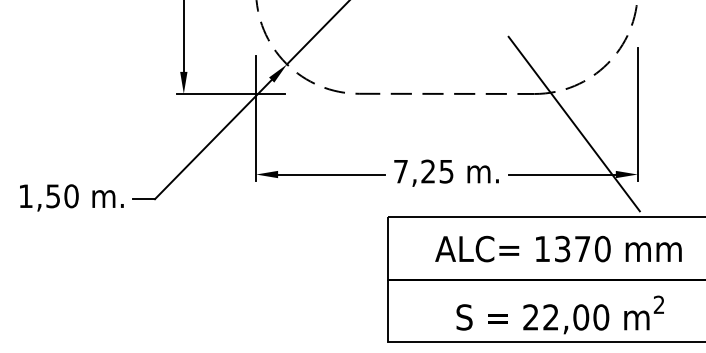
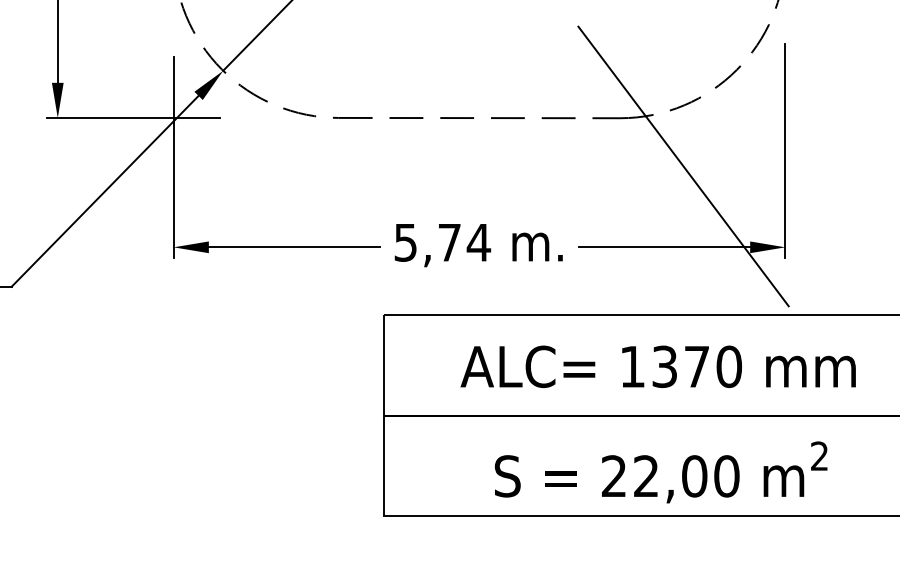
text: (424, 171) -> (443, 242), 7,25 -> 5,74

